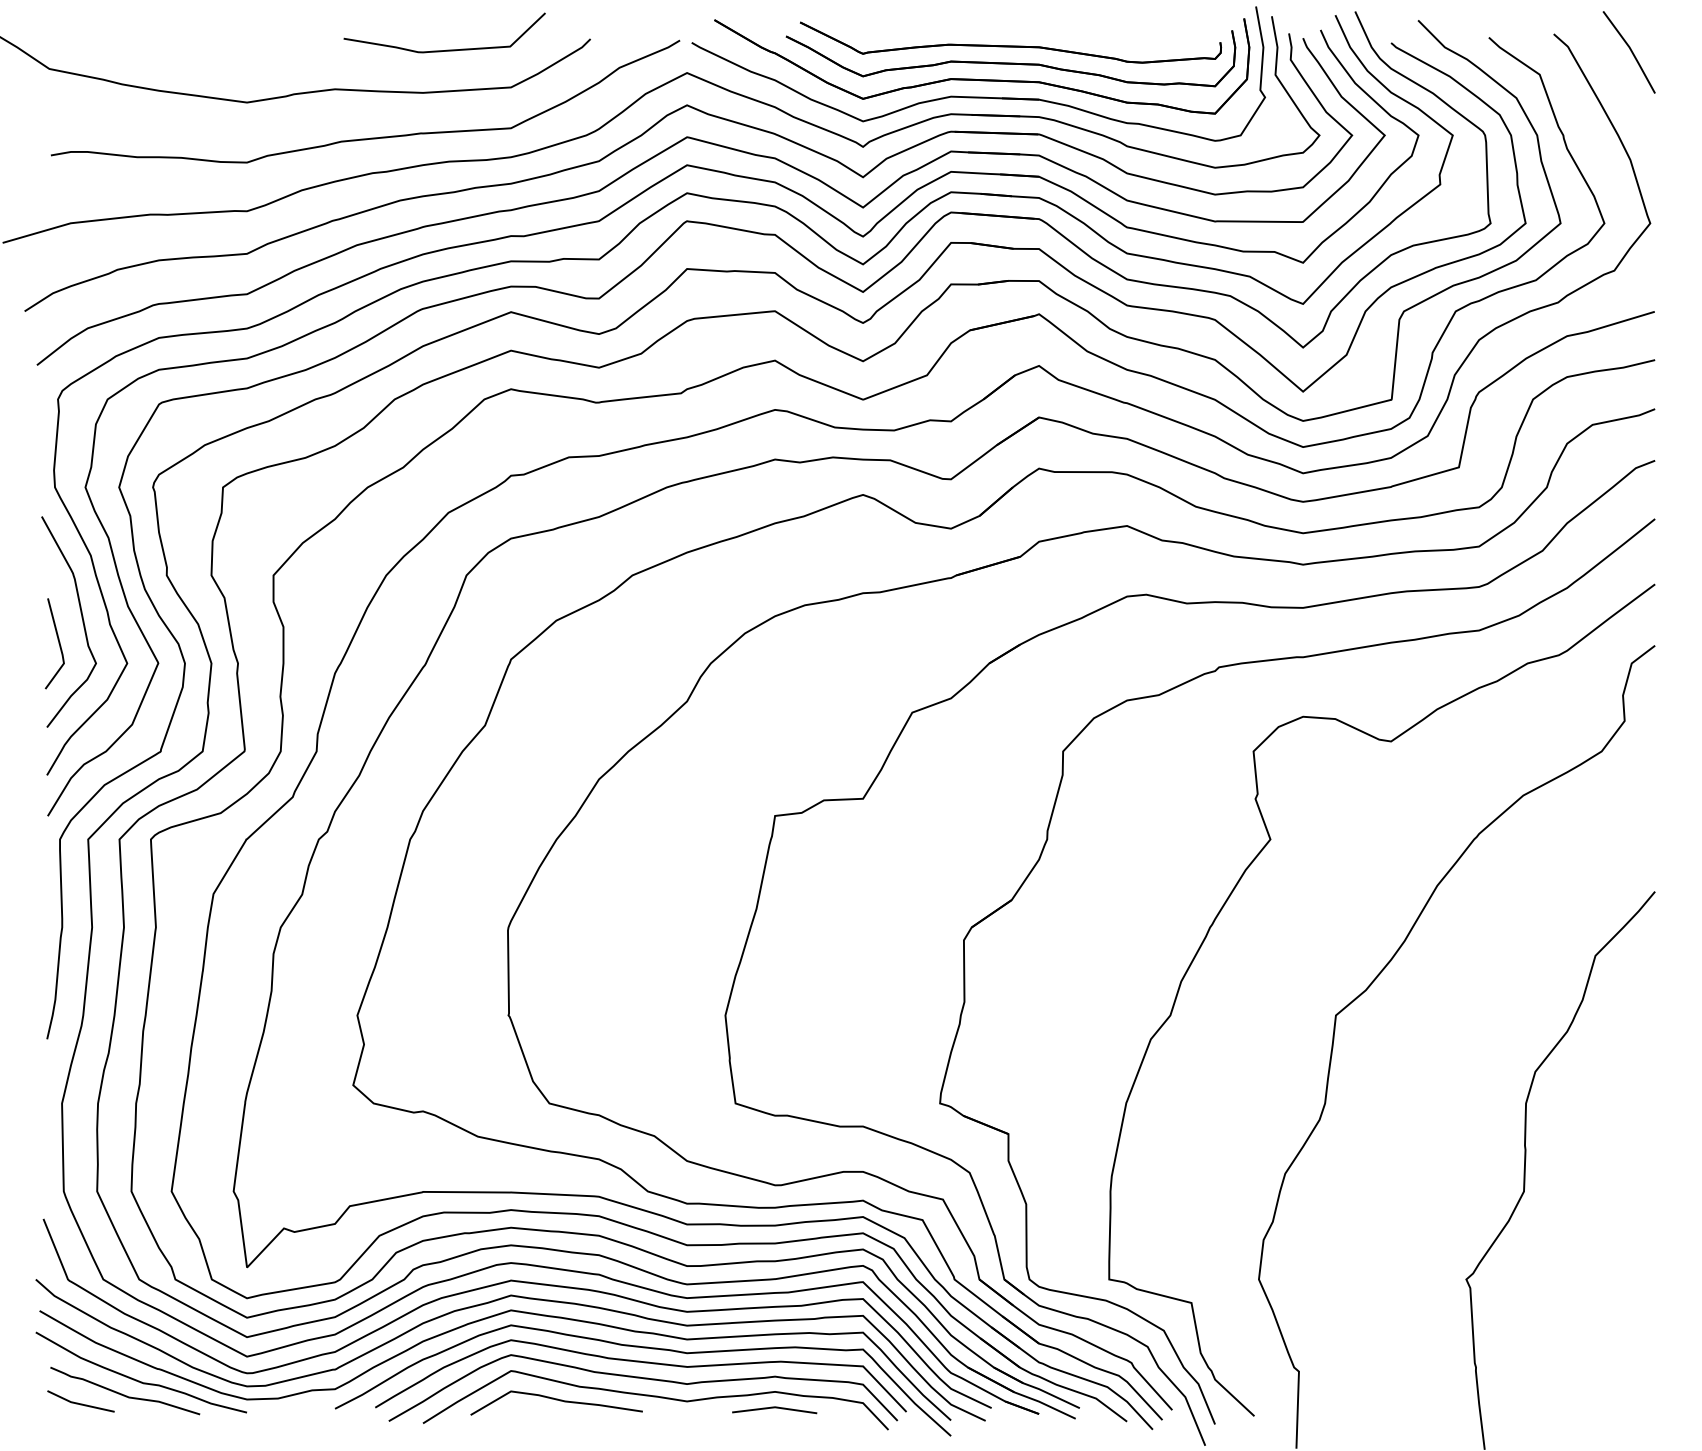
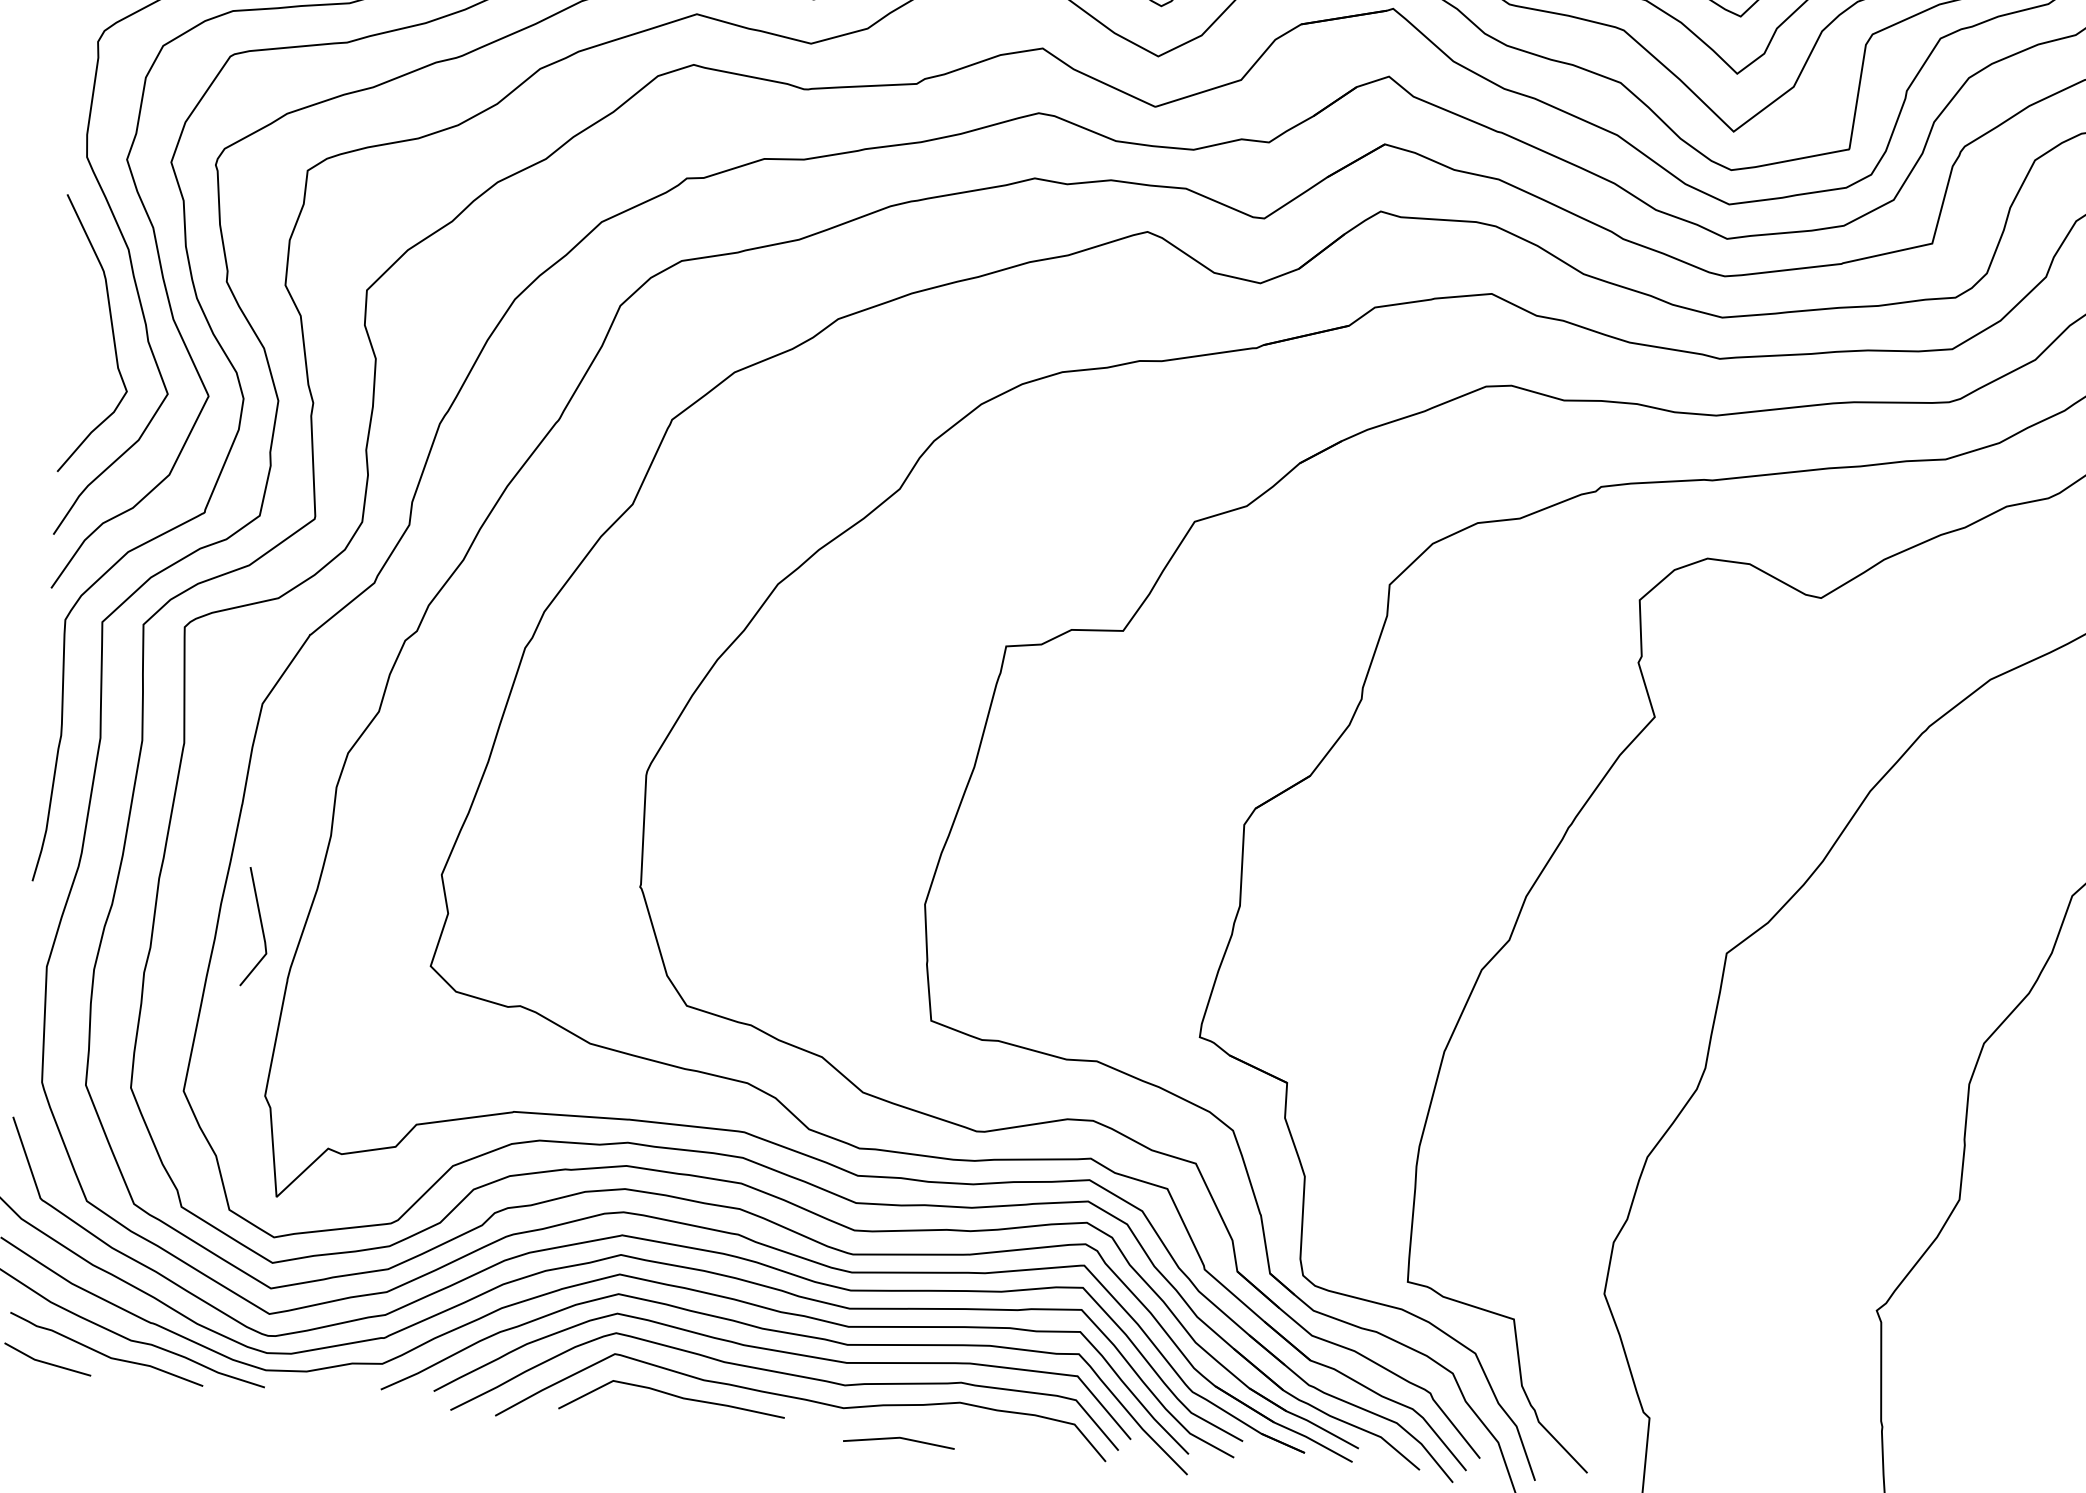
line: (58, 643) -> (260, 927), moved
line: (774, 1408) -> (898, 1439), moved

